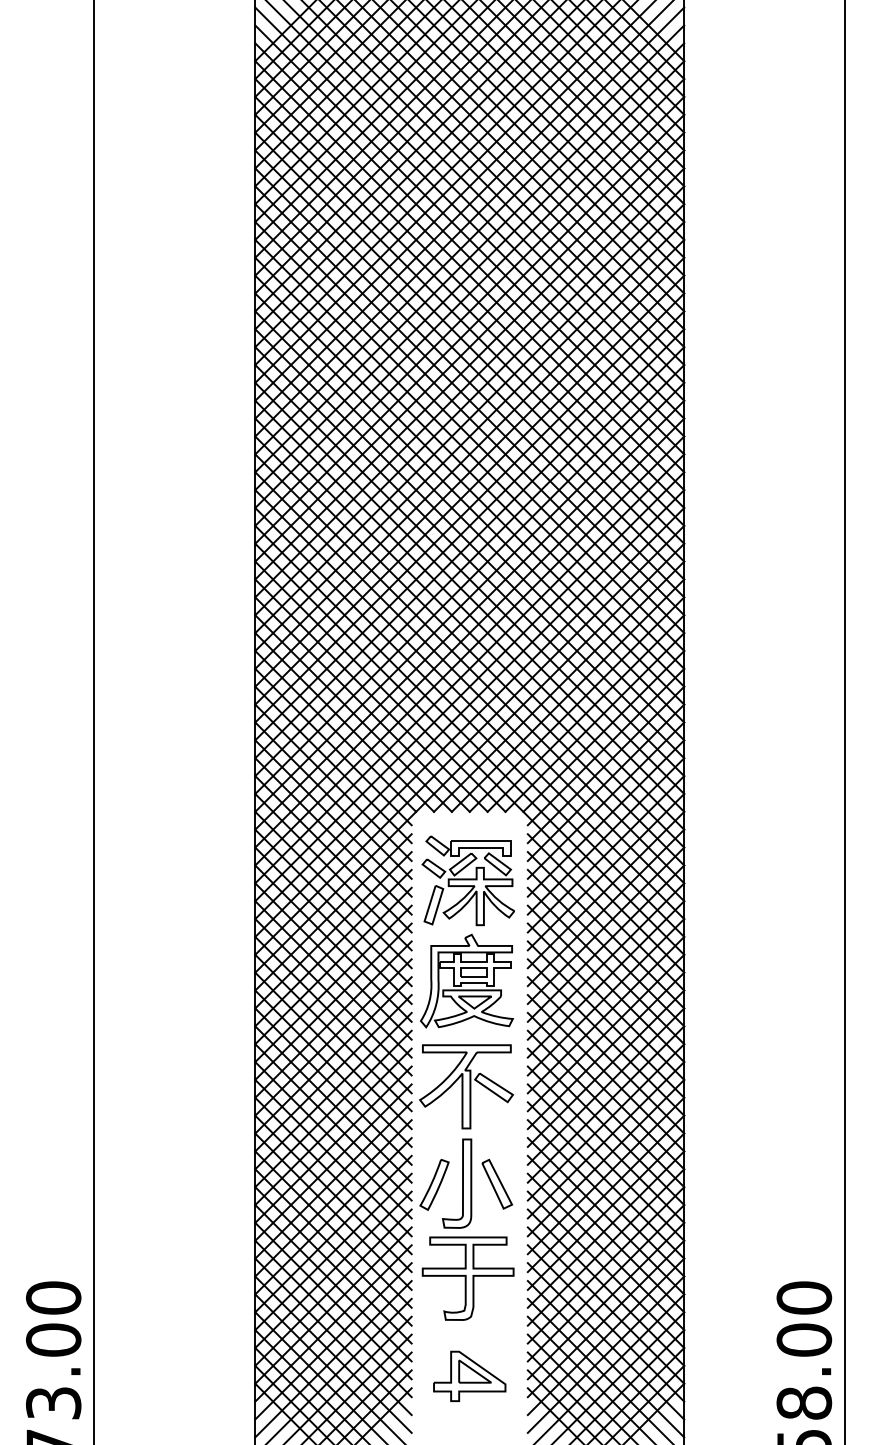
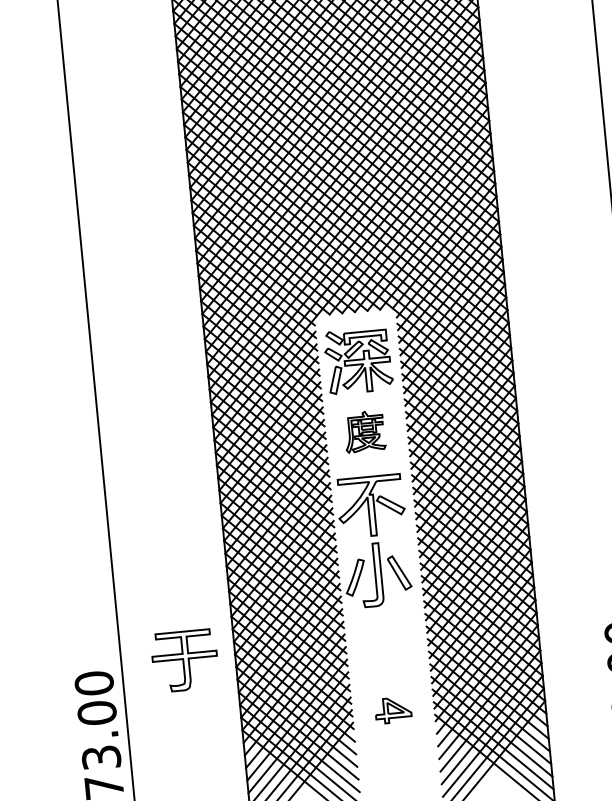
part: (467, 980) -> (364, 431), size x0.6
part: (467, 1278) -> (184, 660), moved
part: (469, 1375) -> (393, 709), size x0.7

